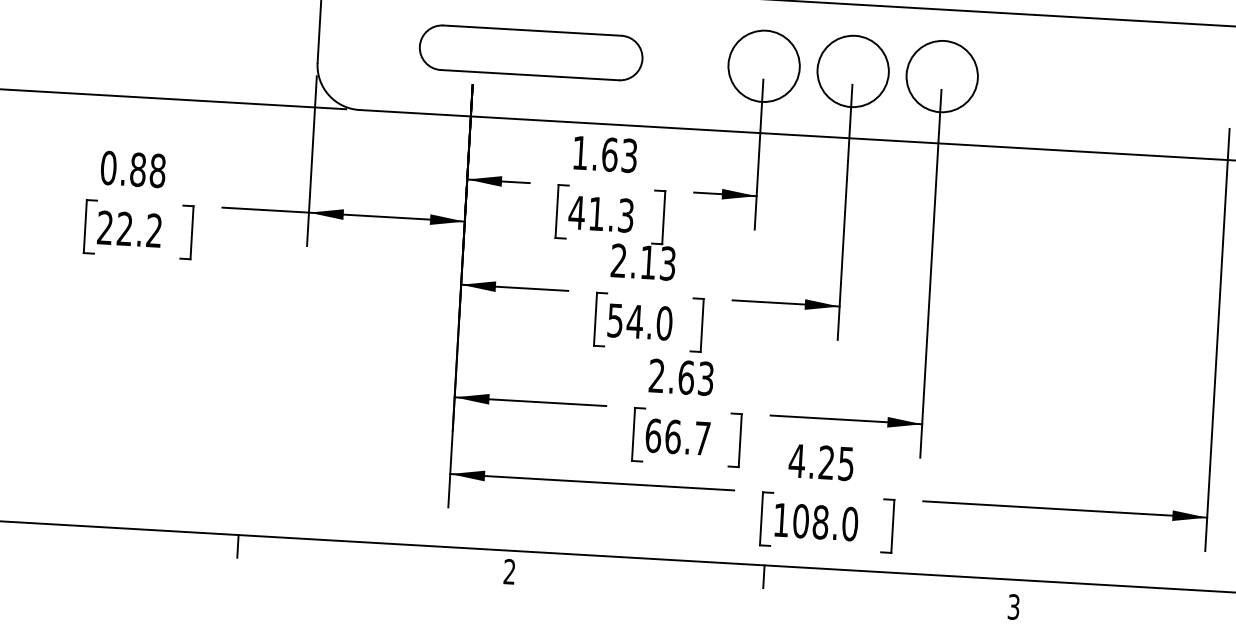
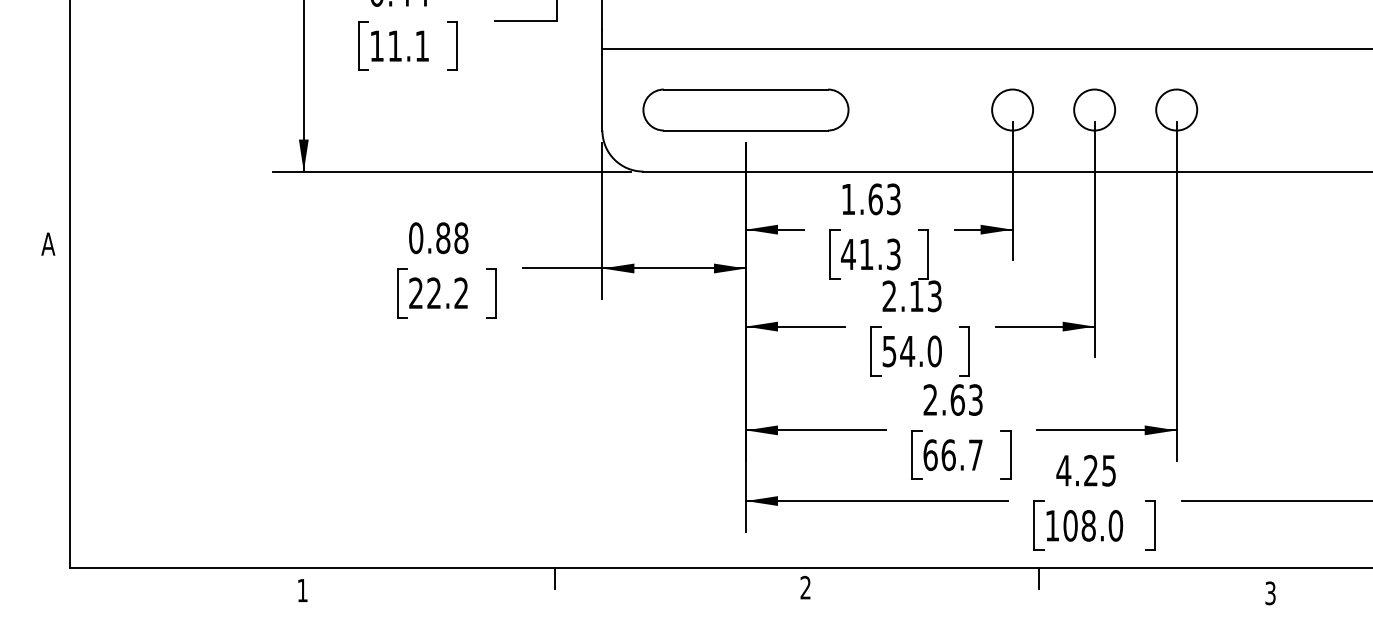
part: (530, 52) -> (745, 109), moved
circle: (764, 65) -> (1012, 109), size x0.62
circle: (853, 70) -> (1094, 109), size x0.62
circle: (942, 75) -> (1176, 109), size x0.62

